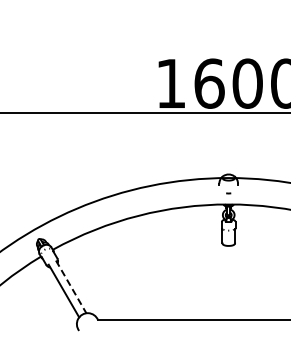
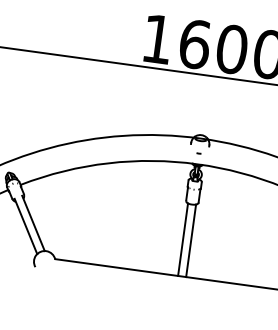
line: (224, 282) -> (183, 239), added
line: (232, 282) -> (190, 240), added
line: (71, 287) -> (33, 224), dashed -> solid

